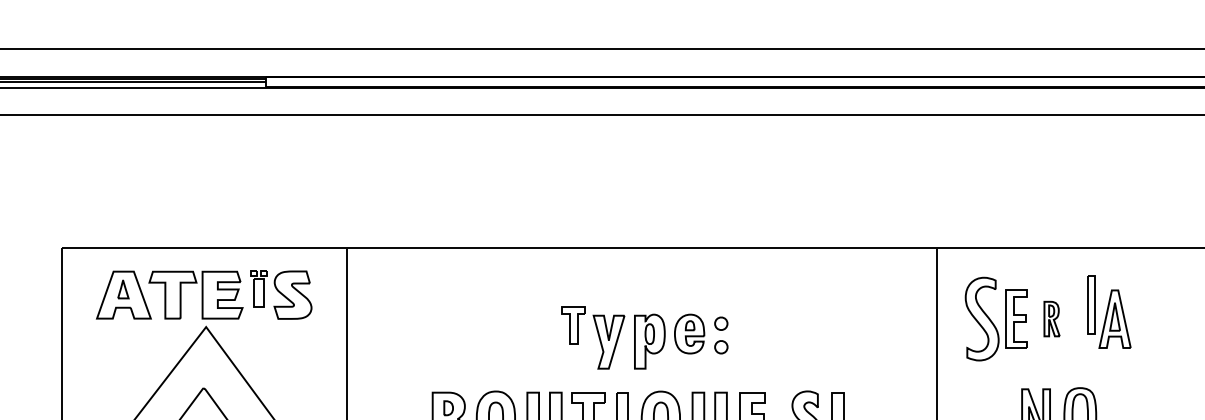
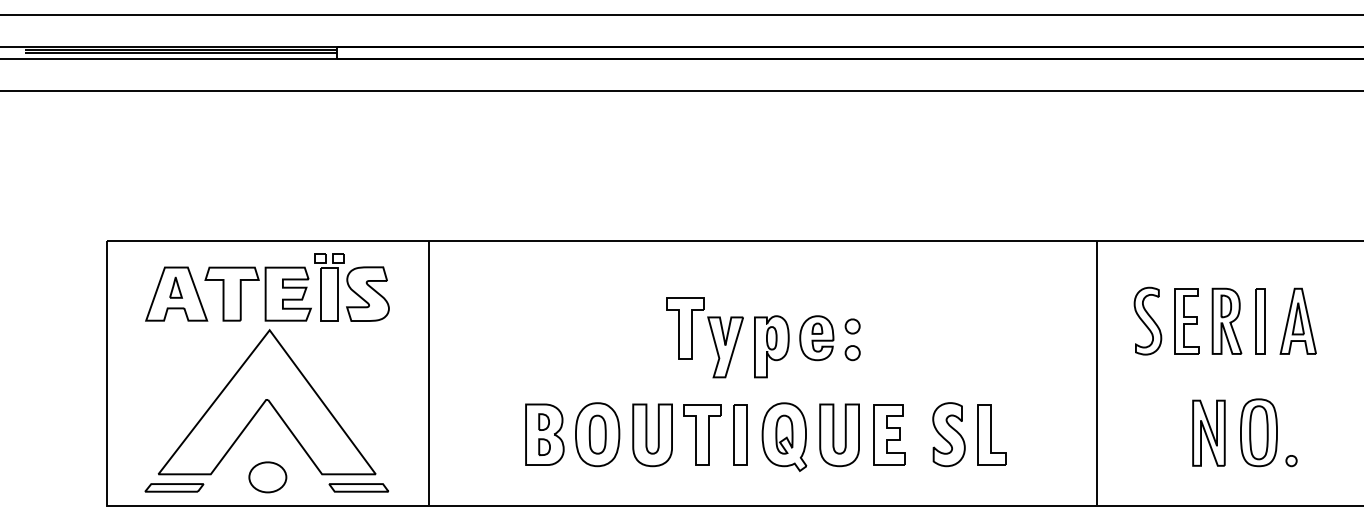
part: (259, 289) -> (329, 287), size x1.67
part: (1091, 305) -> (1260, 321), moved
part: (981, 318) -> (1147, 320), size x0.71
part: (1051, 318) -> (1226, 320), size x1.67
part: (573, 325) -> (685, 328), size x1.43

